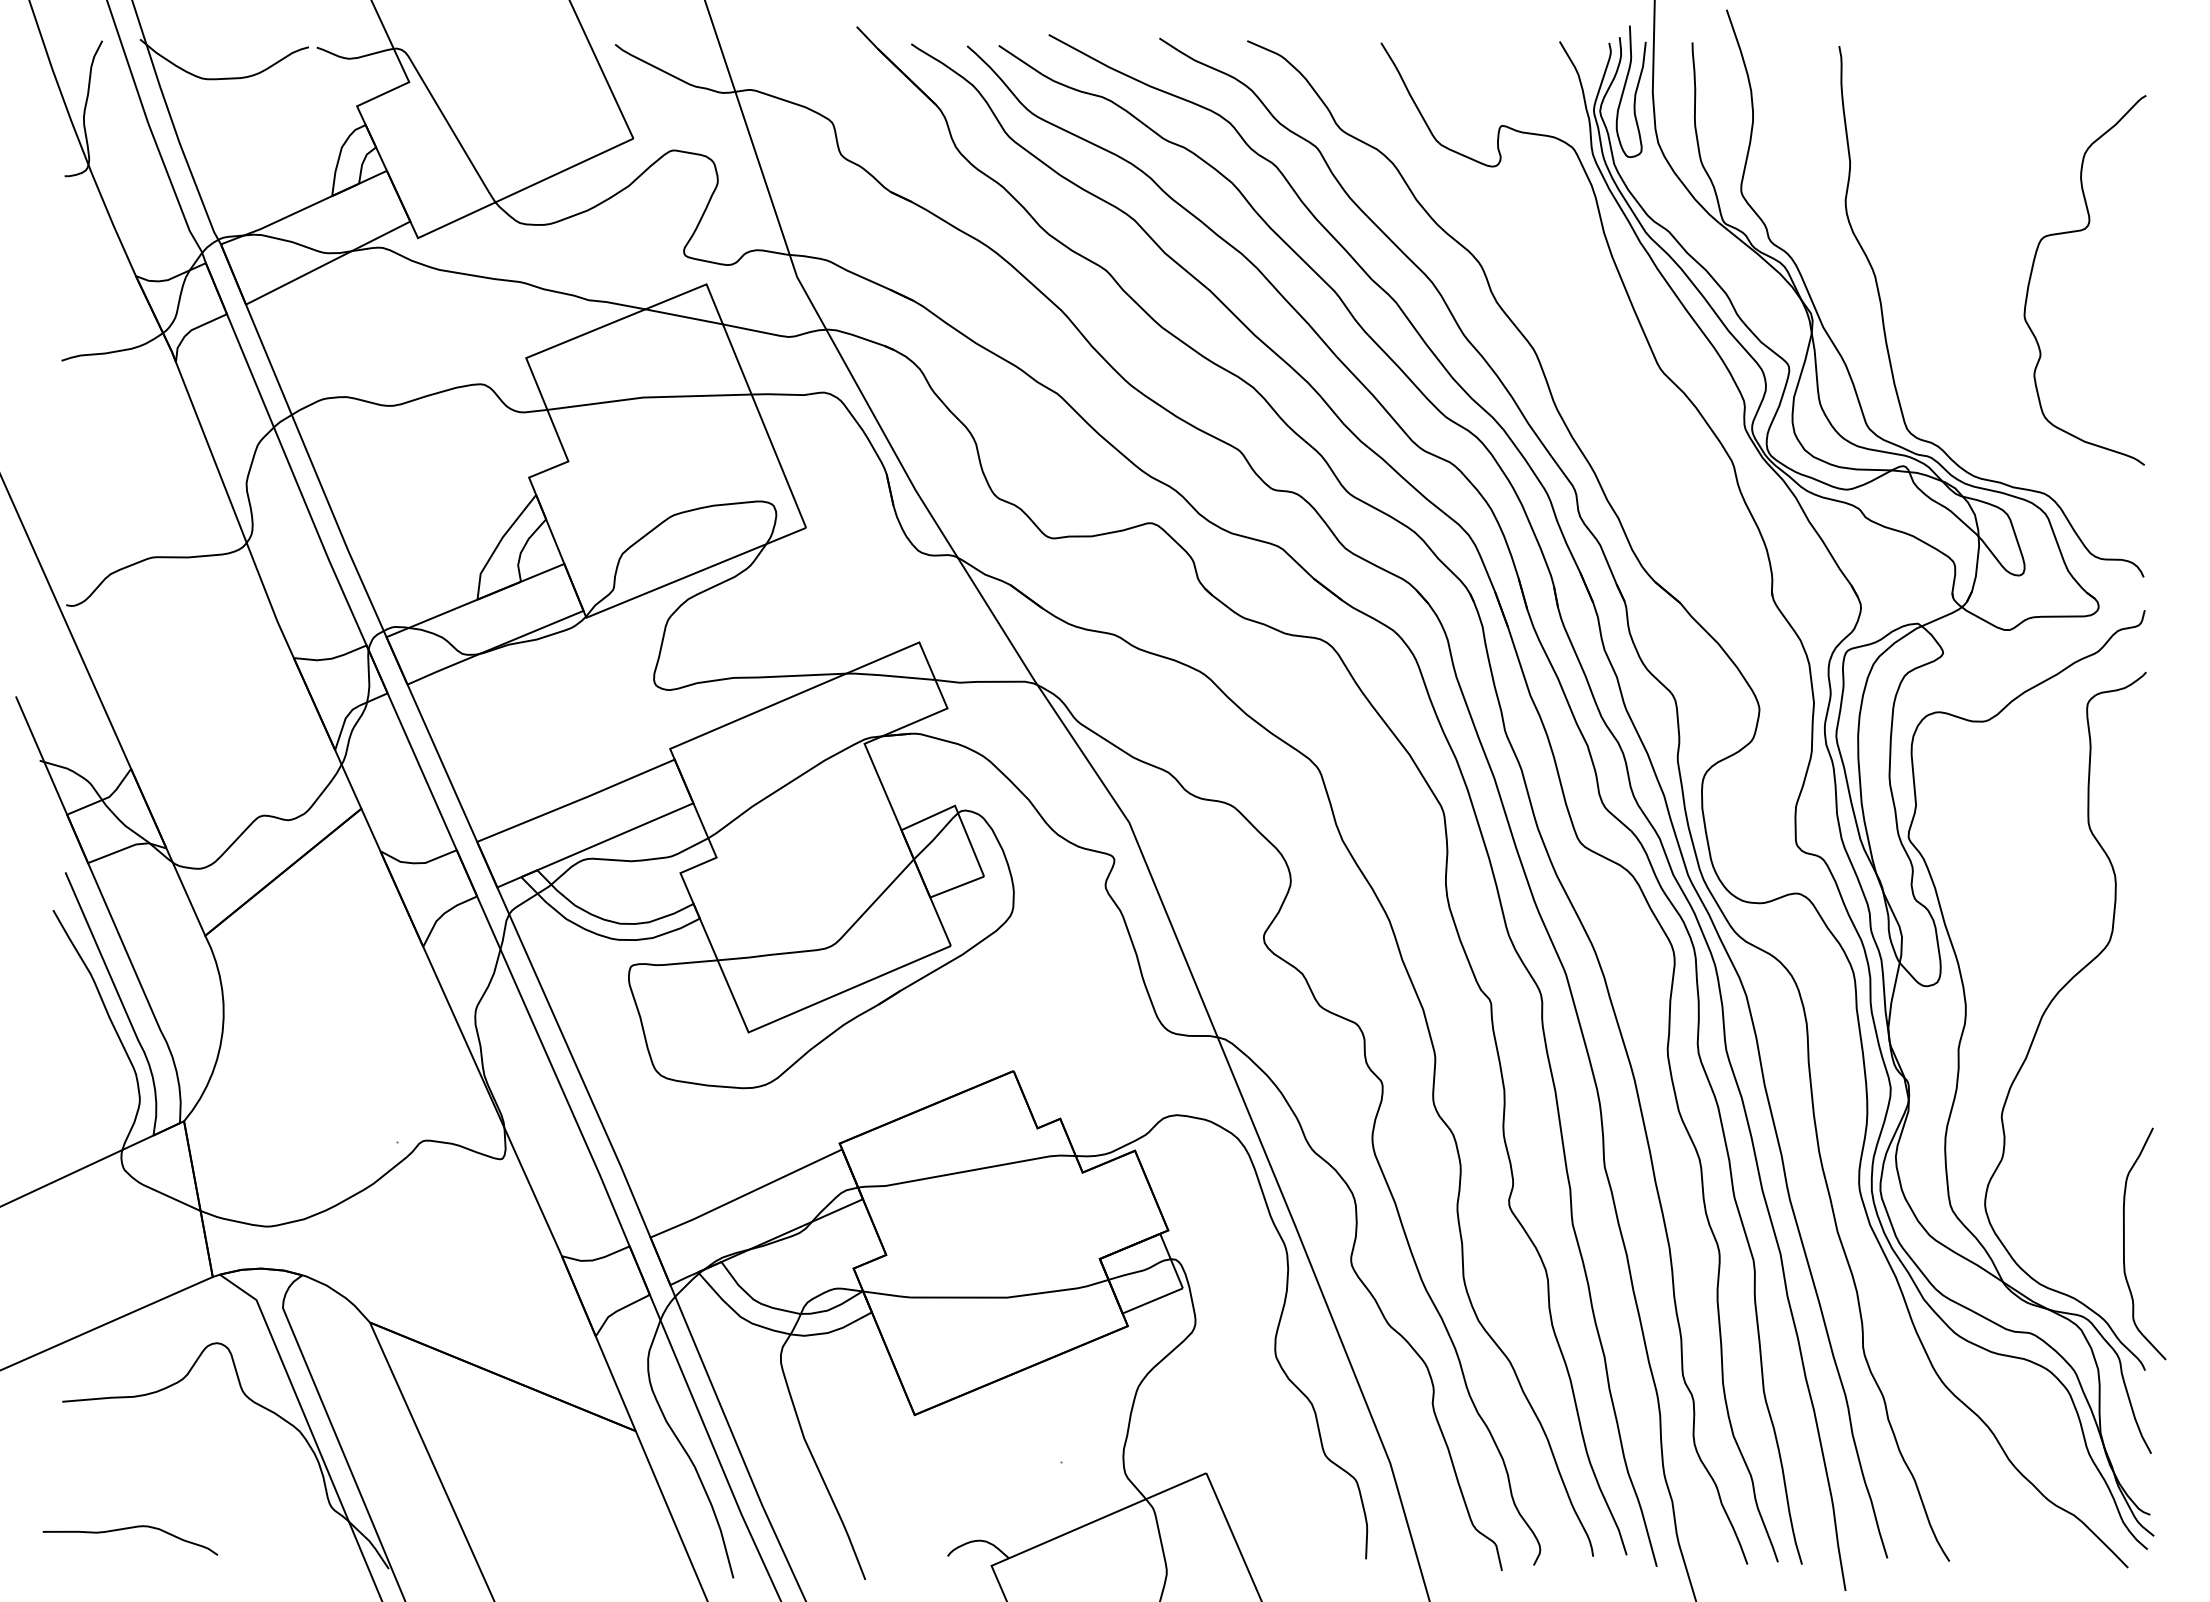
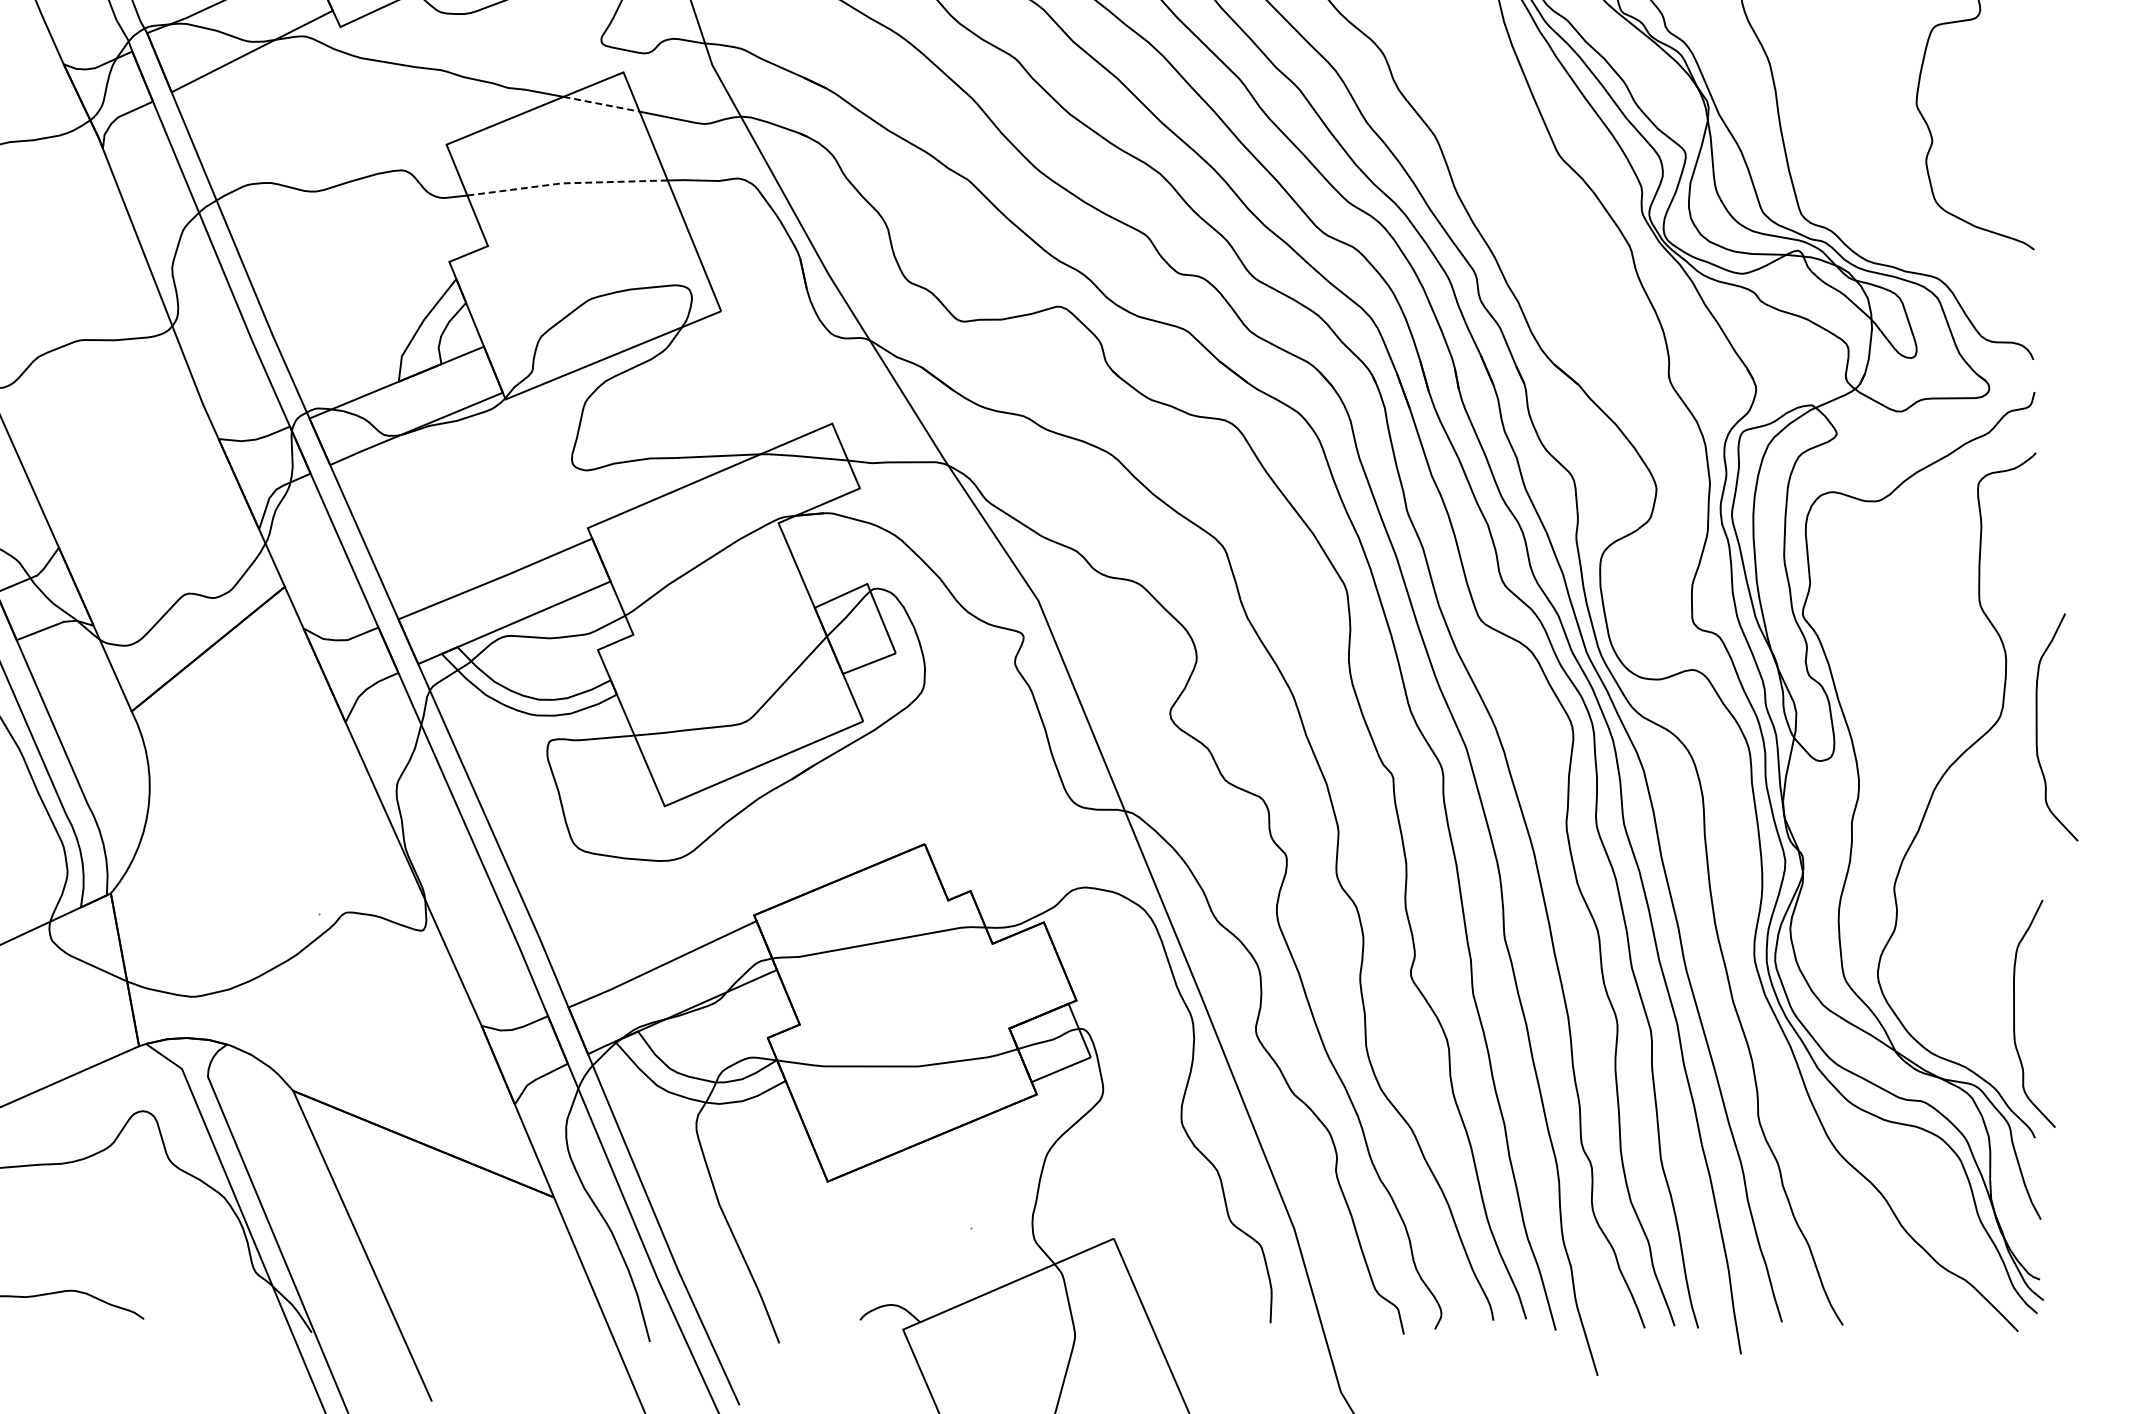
line: (684, 316) -> (601, 103), solid -> dashed
line: (649, 397) -> (567, 183), solid -> dashed
curve: (2147, 951) -> (2037, 726), added

